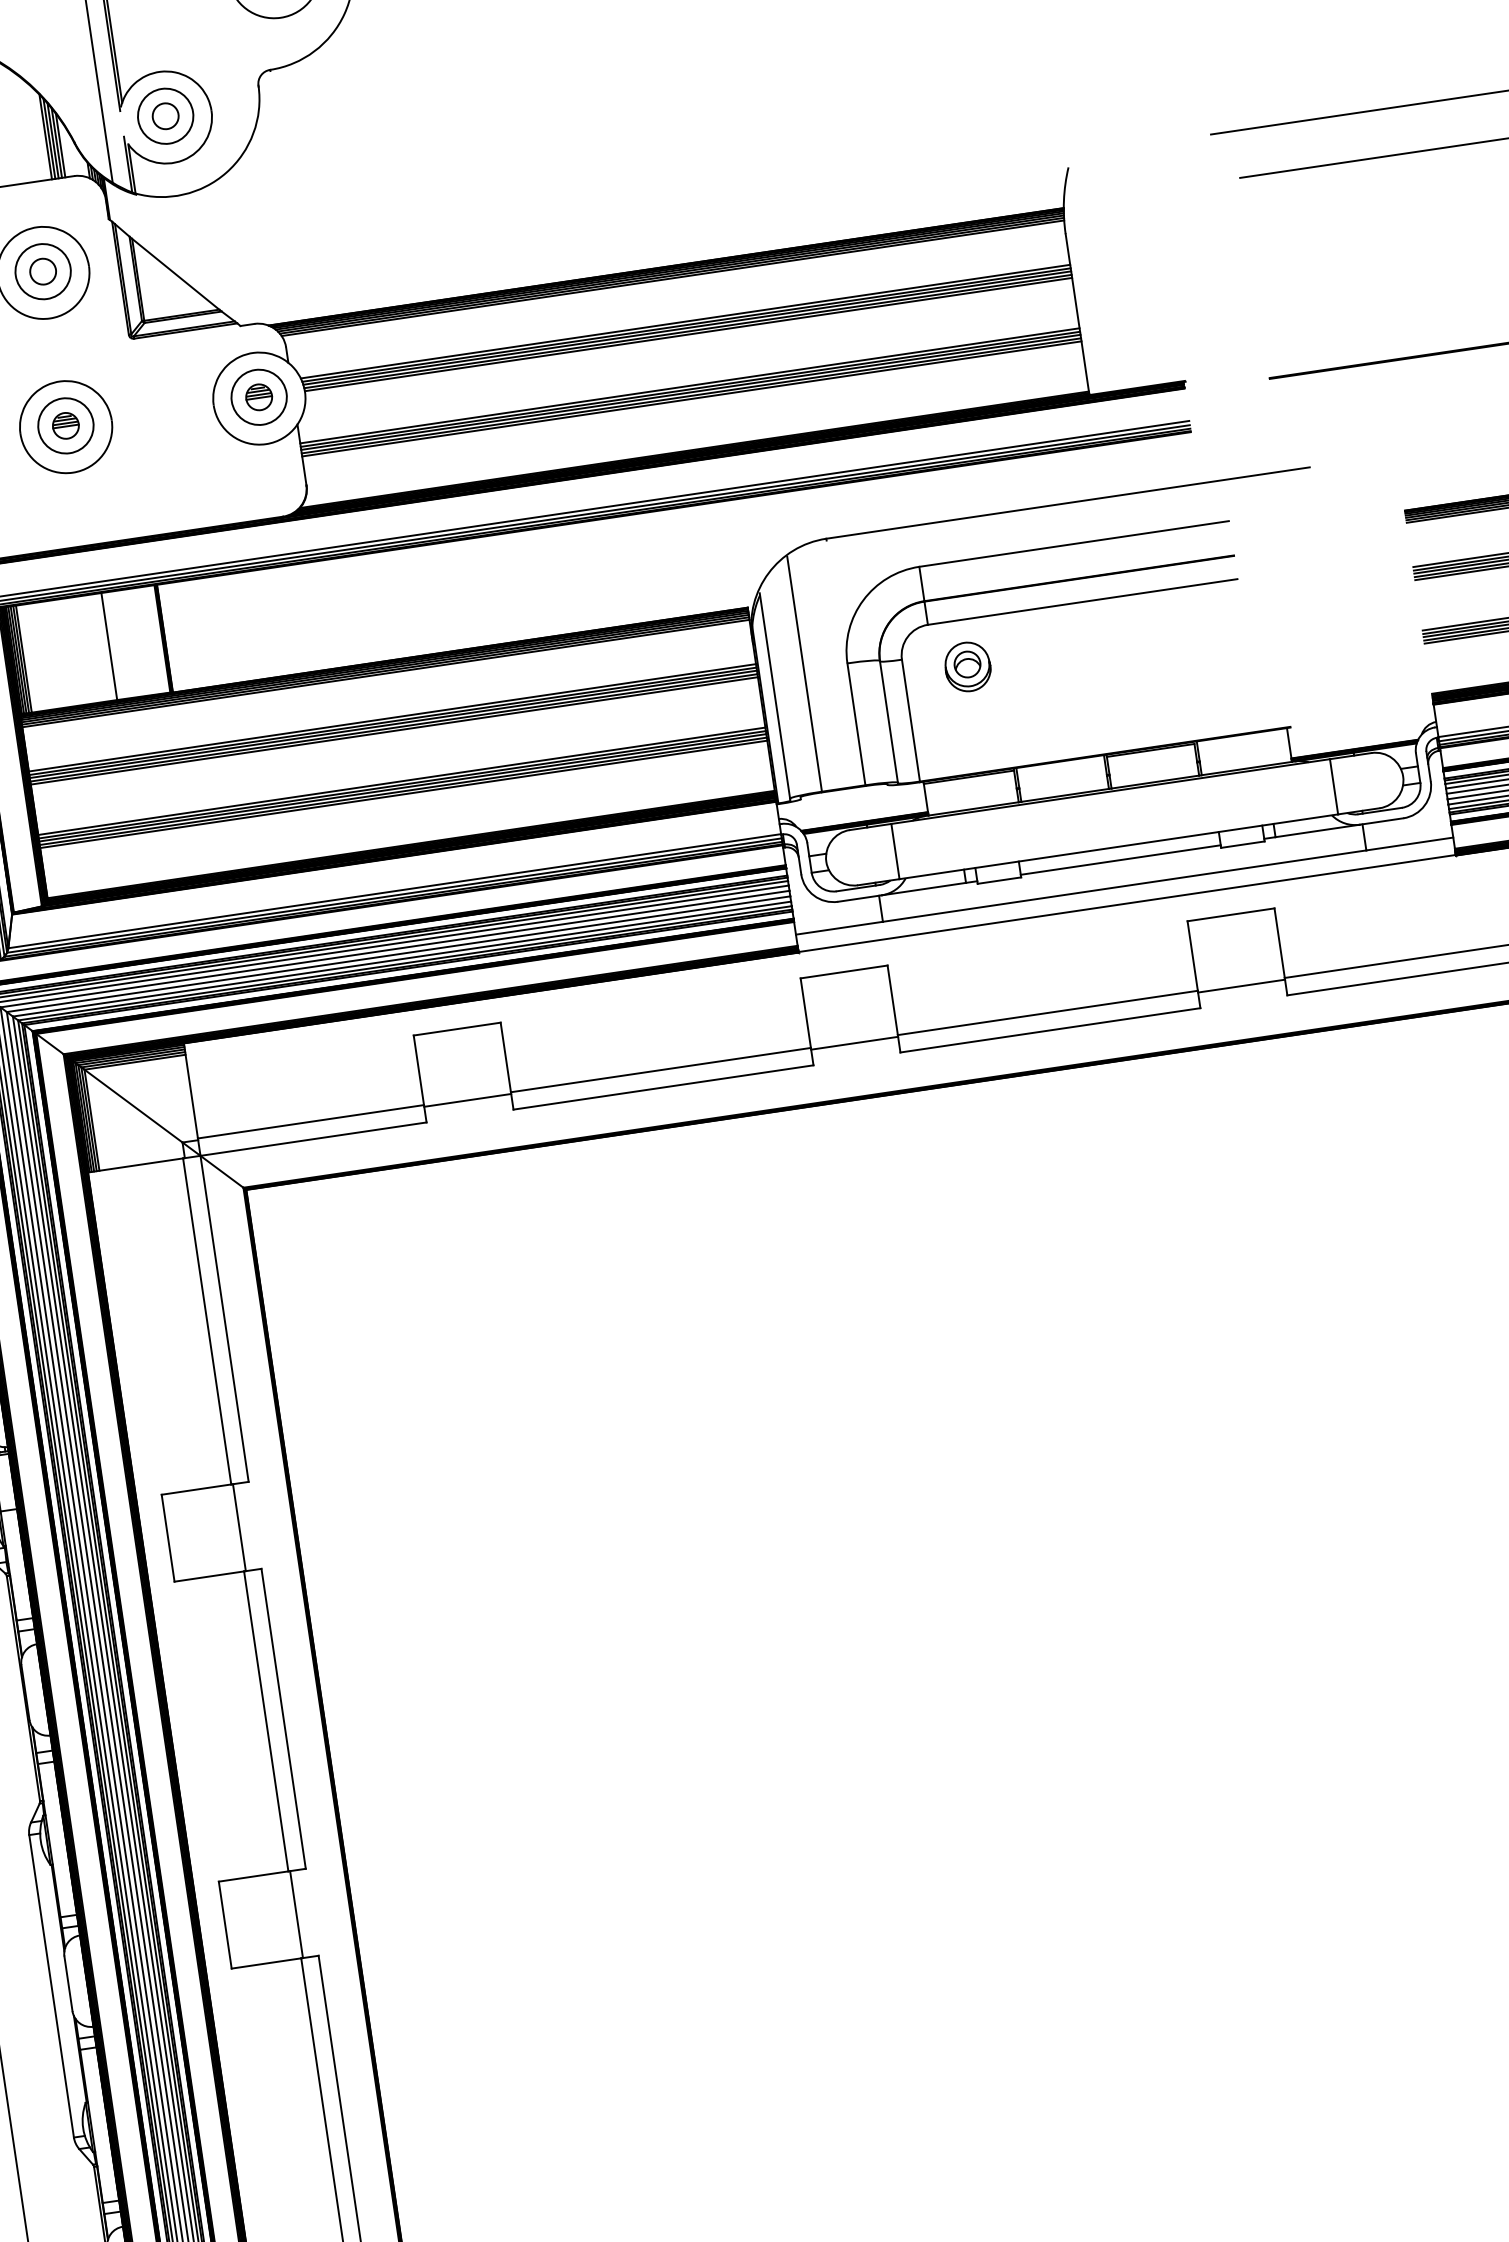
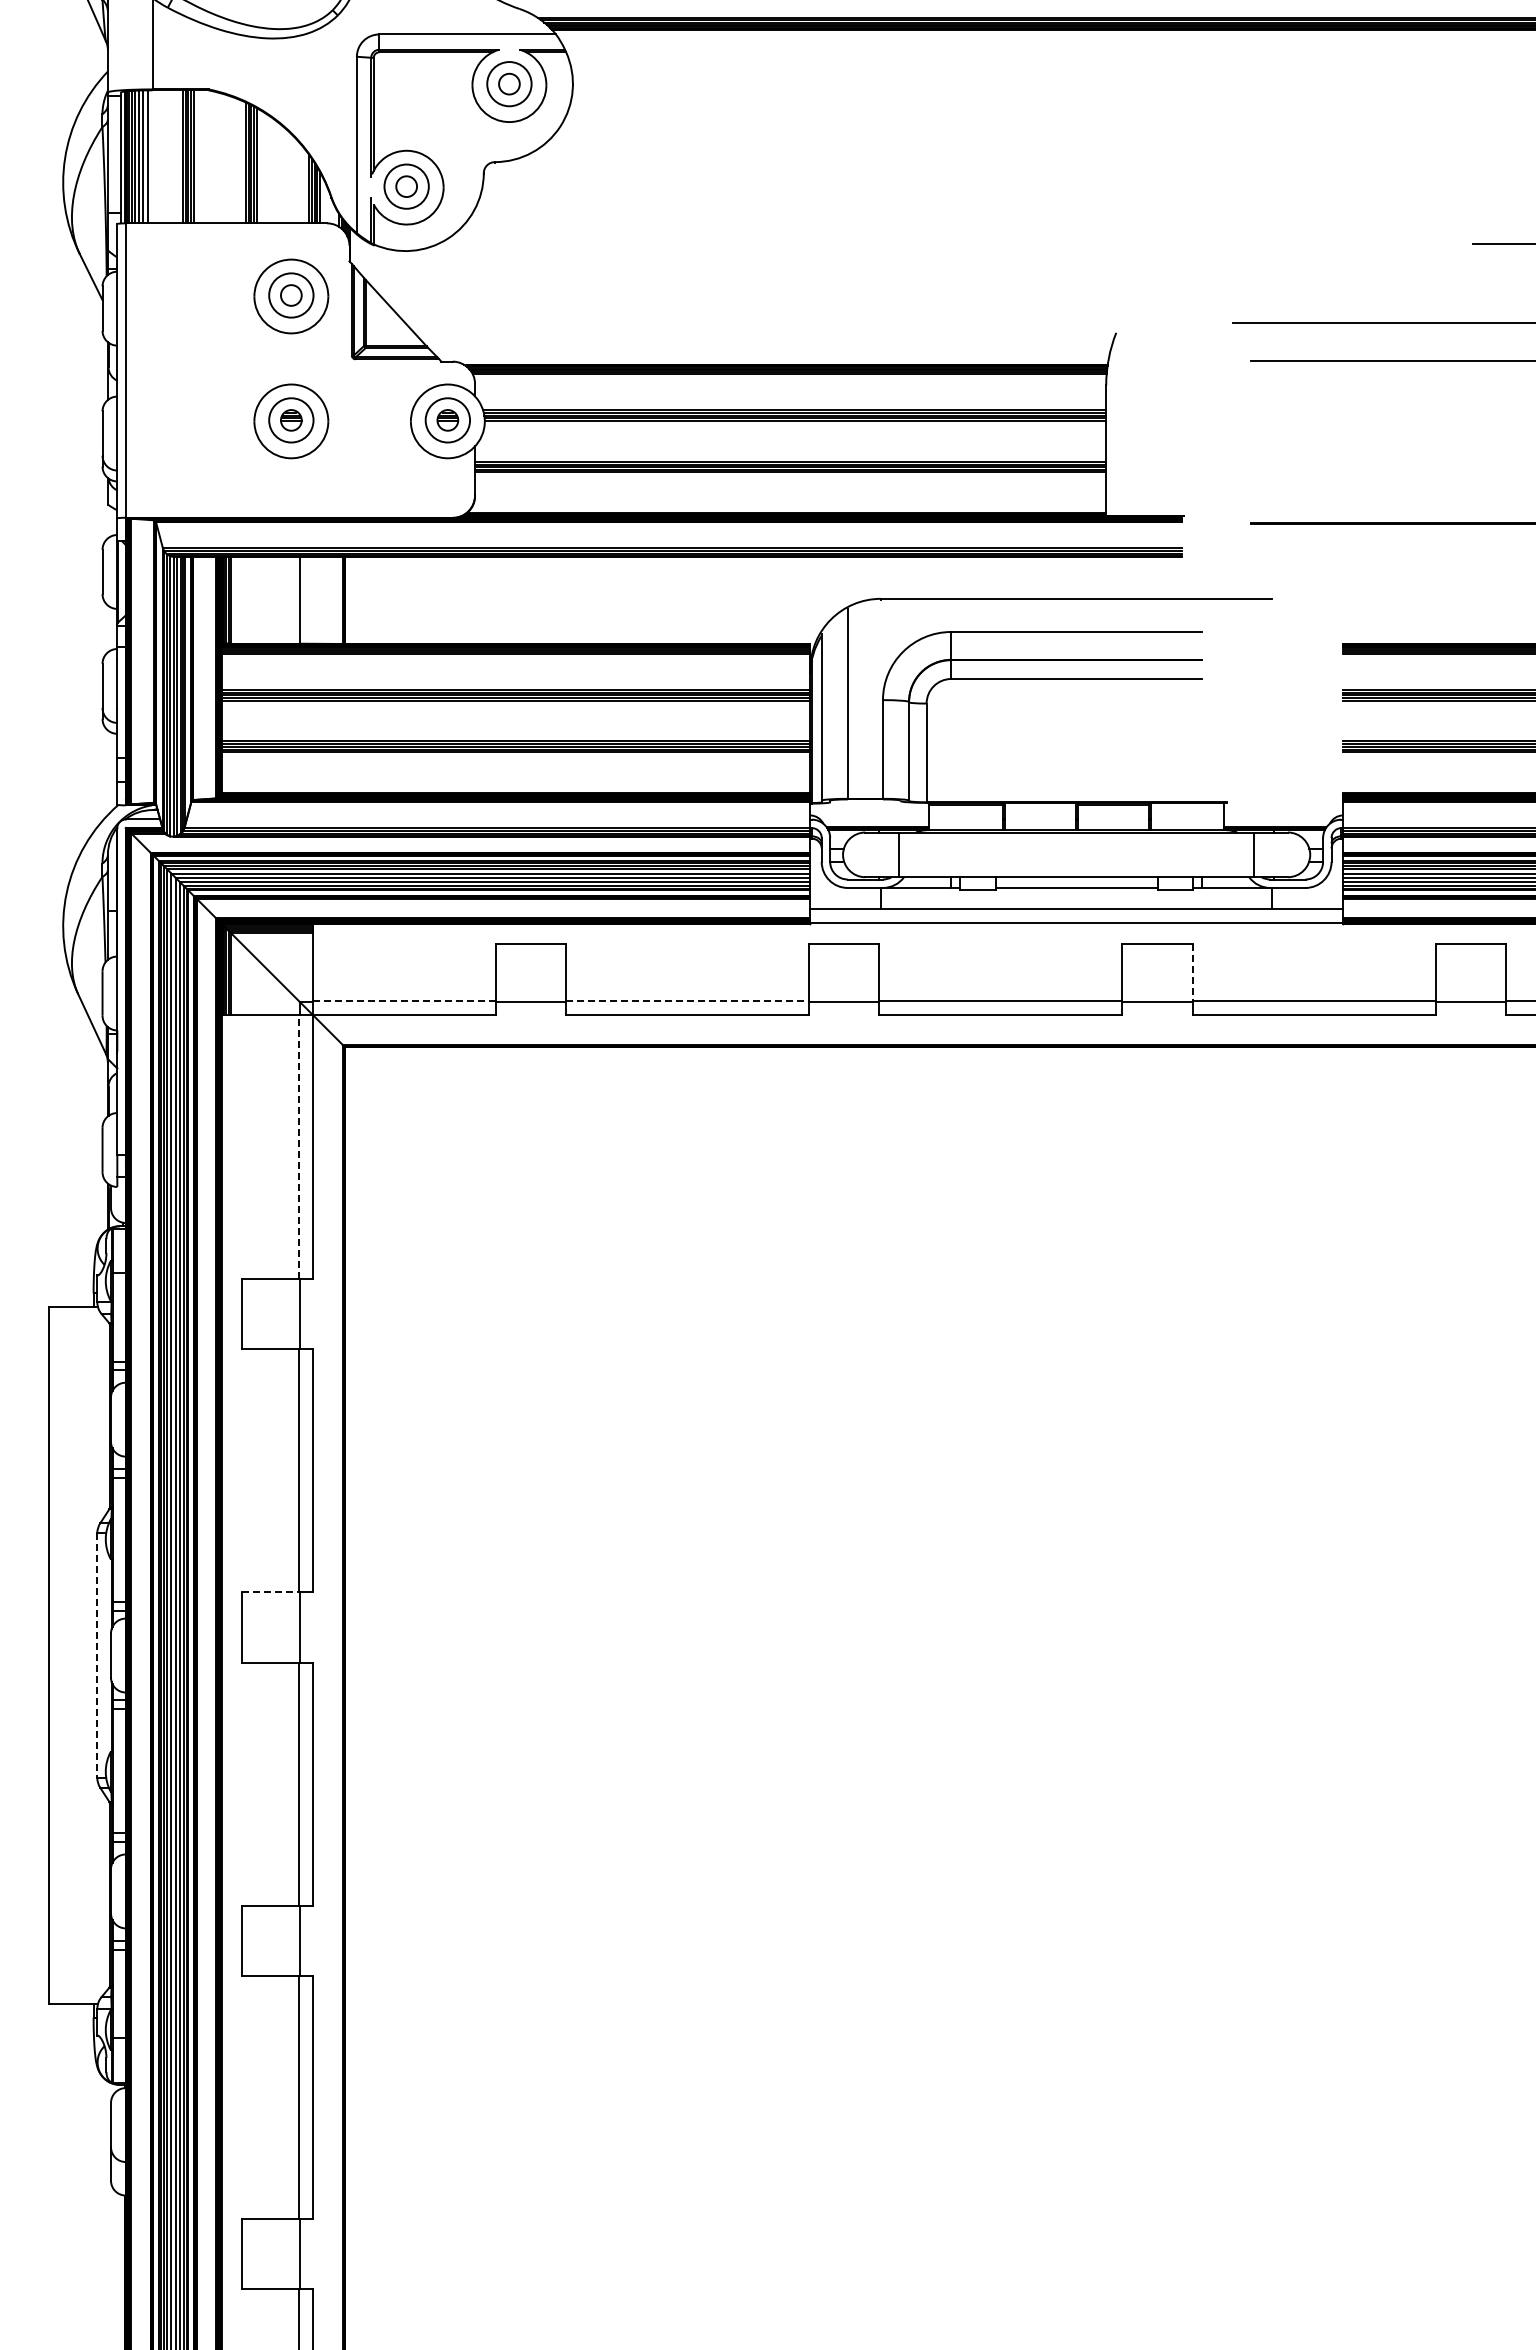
part: (967, 666) -> (977, 716), removed
line: (1279, 943) -> (1192, 972), solid -> dashed
line: (662, 1069) -> (688, 1000), solid -> dashed
line: (311, 1121) -> (404, 1000), solid -> dashed
line: (207, 1321) -> (298, 1146), solid -> dashed
line: (253, 1876) -> (270, 1592), solid -> dashed
line: (51, 1987) -> (97, 1656), solid -> dashed

